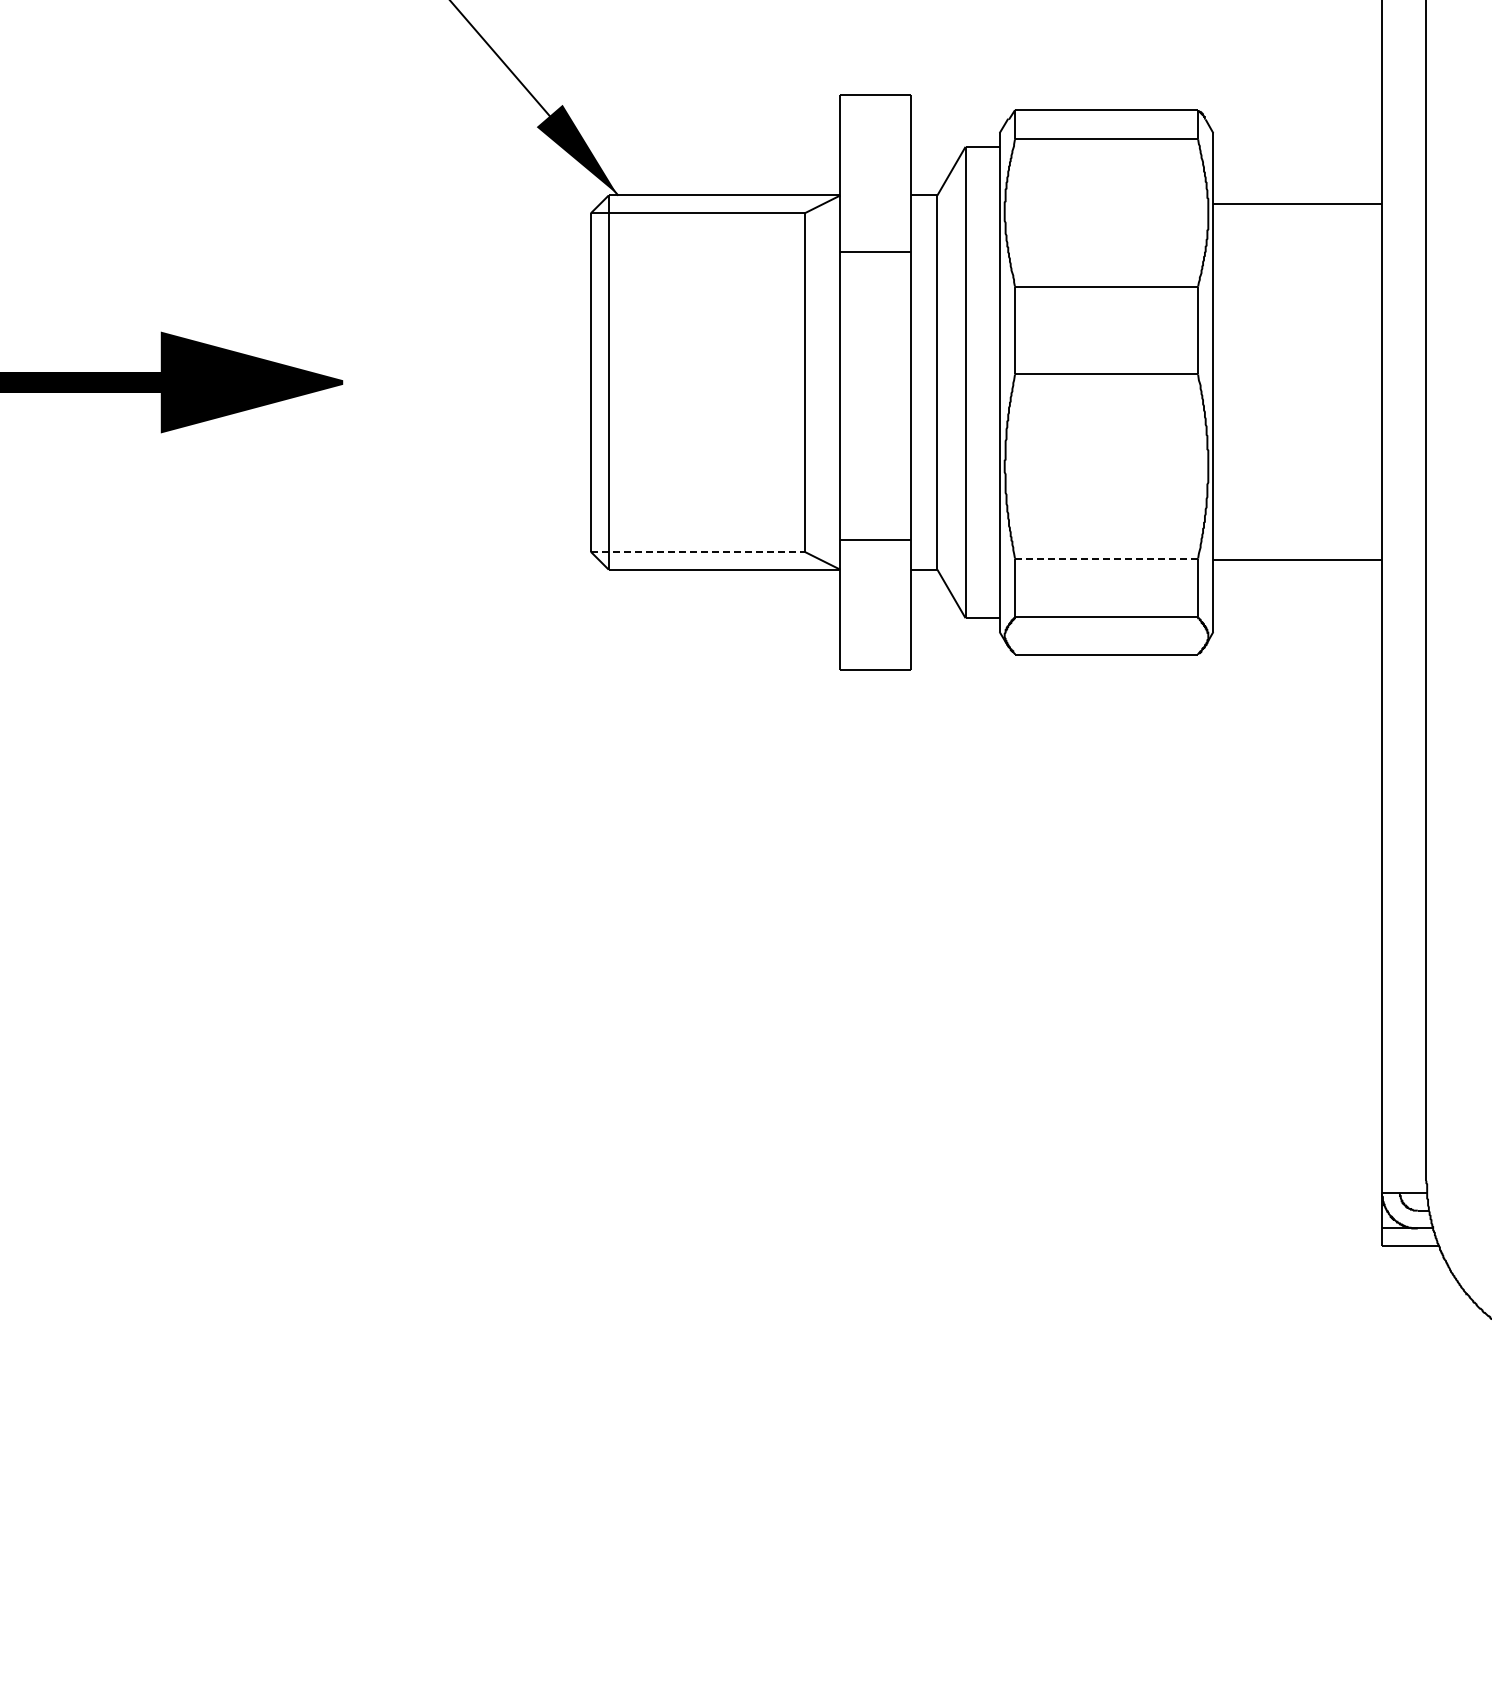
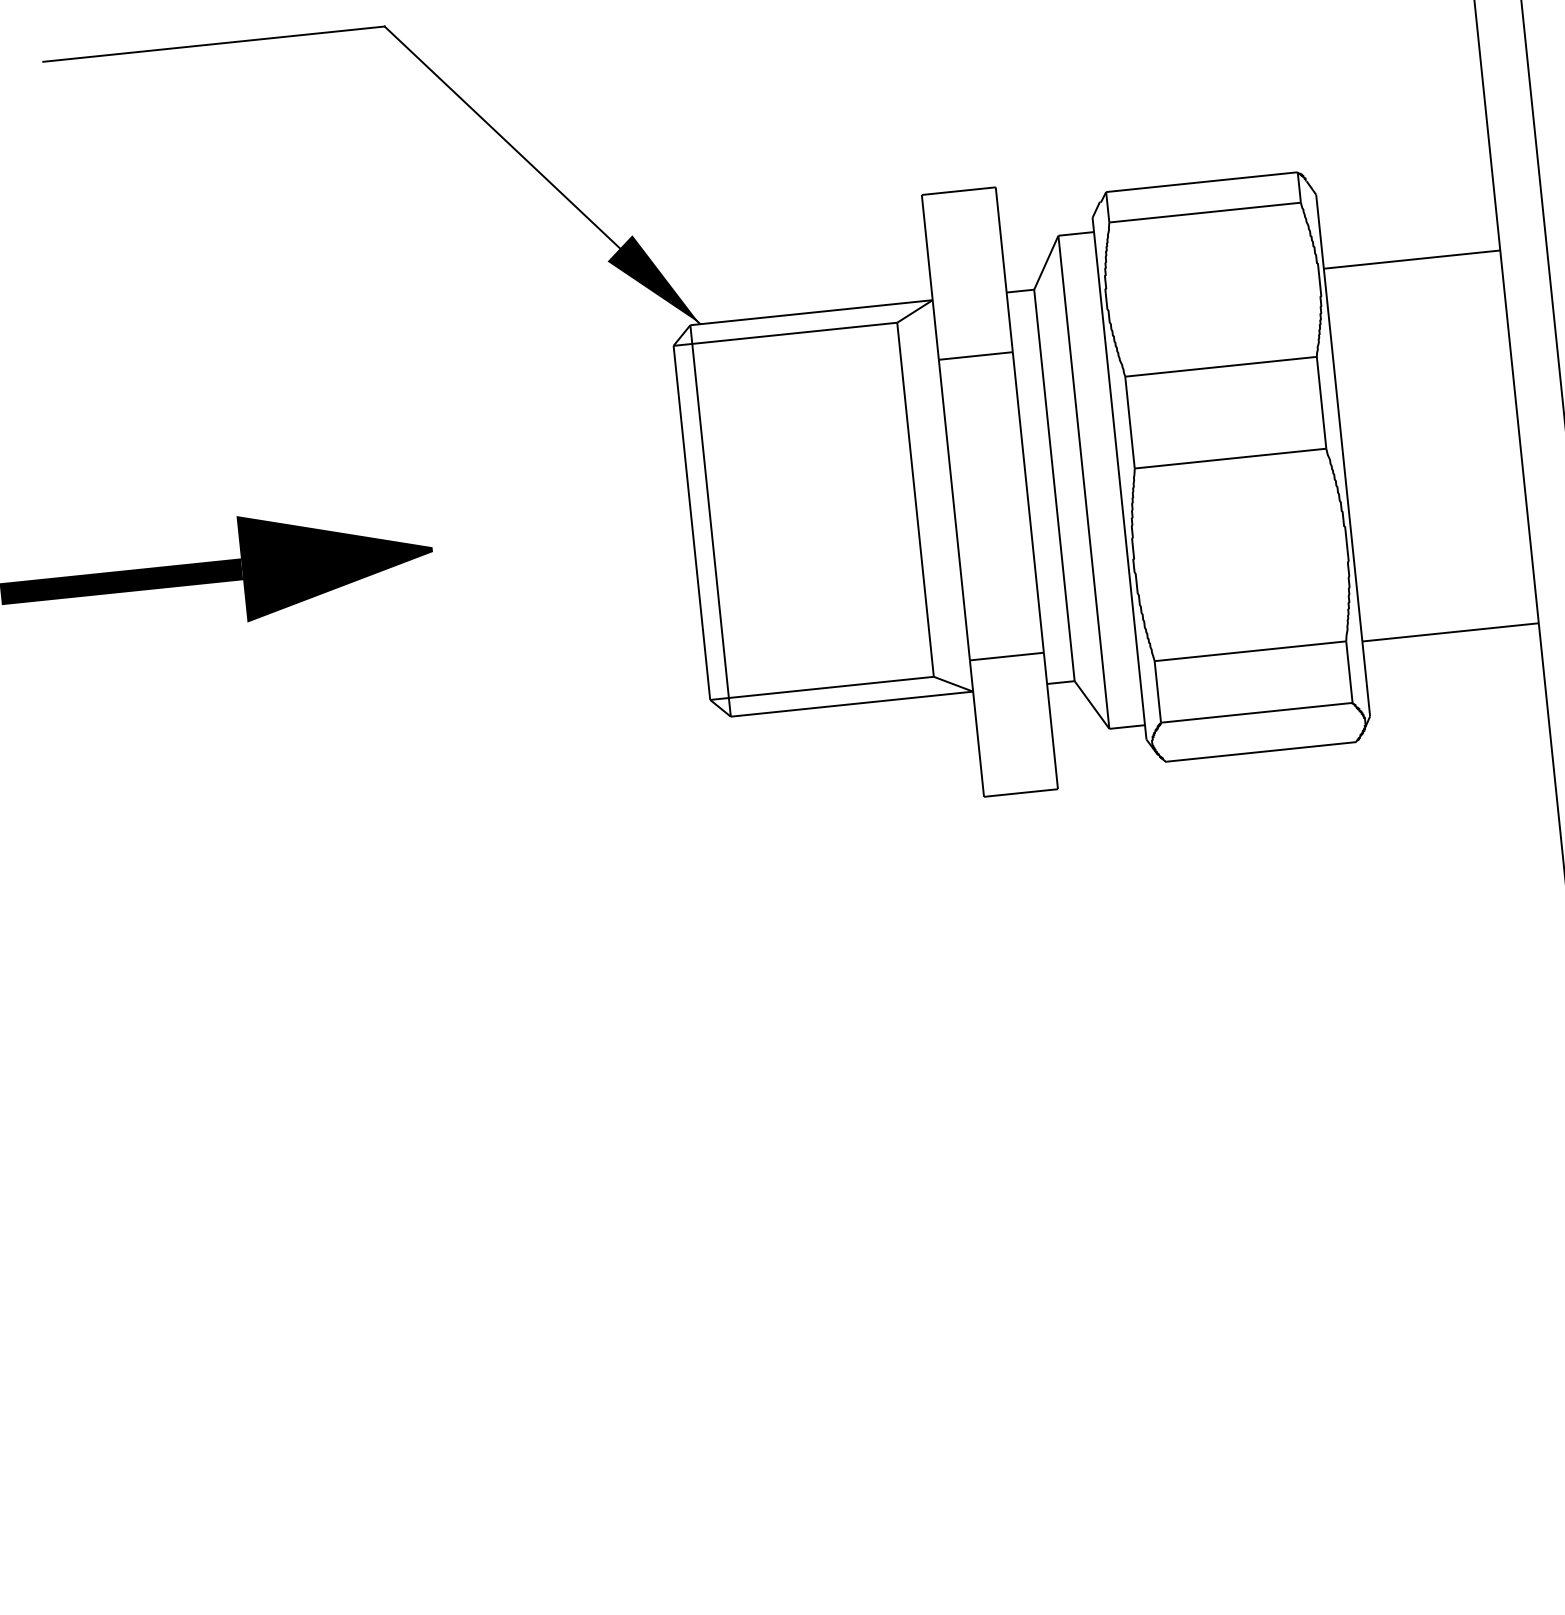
line: (697, 551) -> (821, 688), dashed -> solid
line: (1106, 558) -> (1250, 651), dashed -> solid

